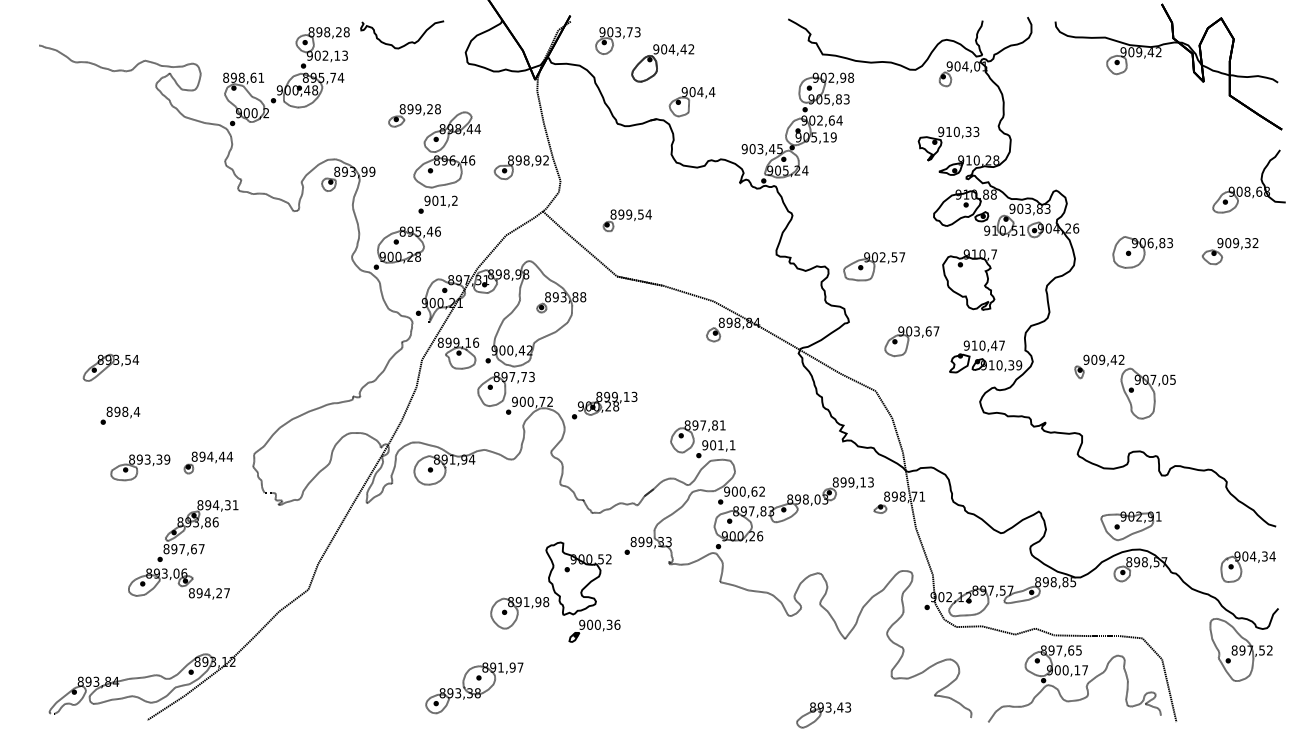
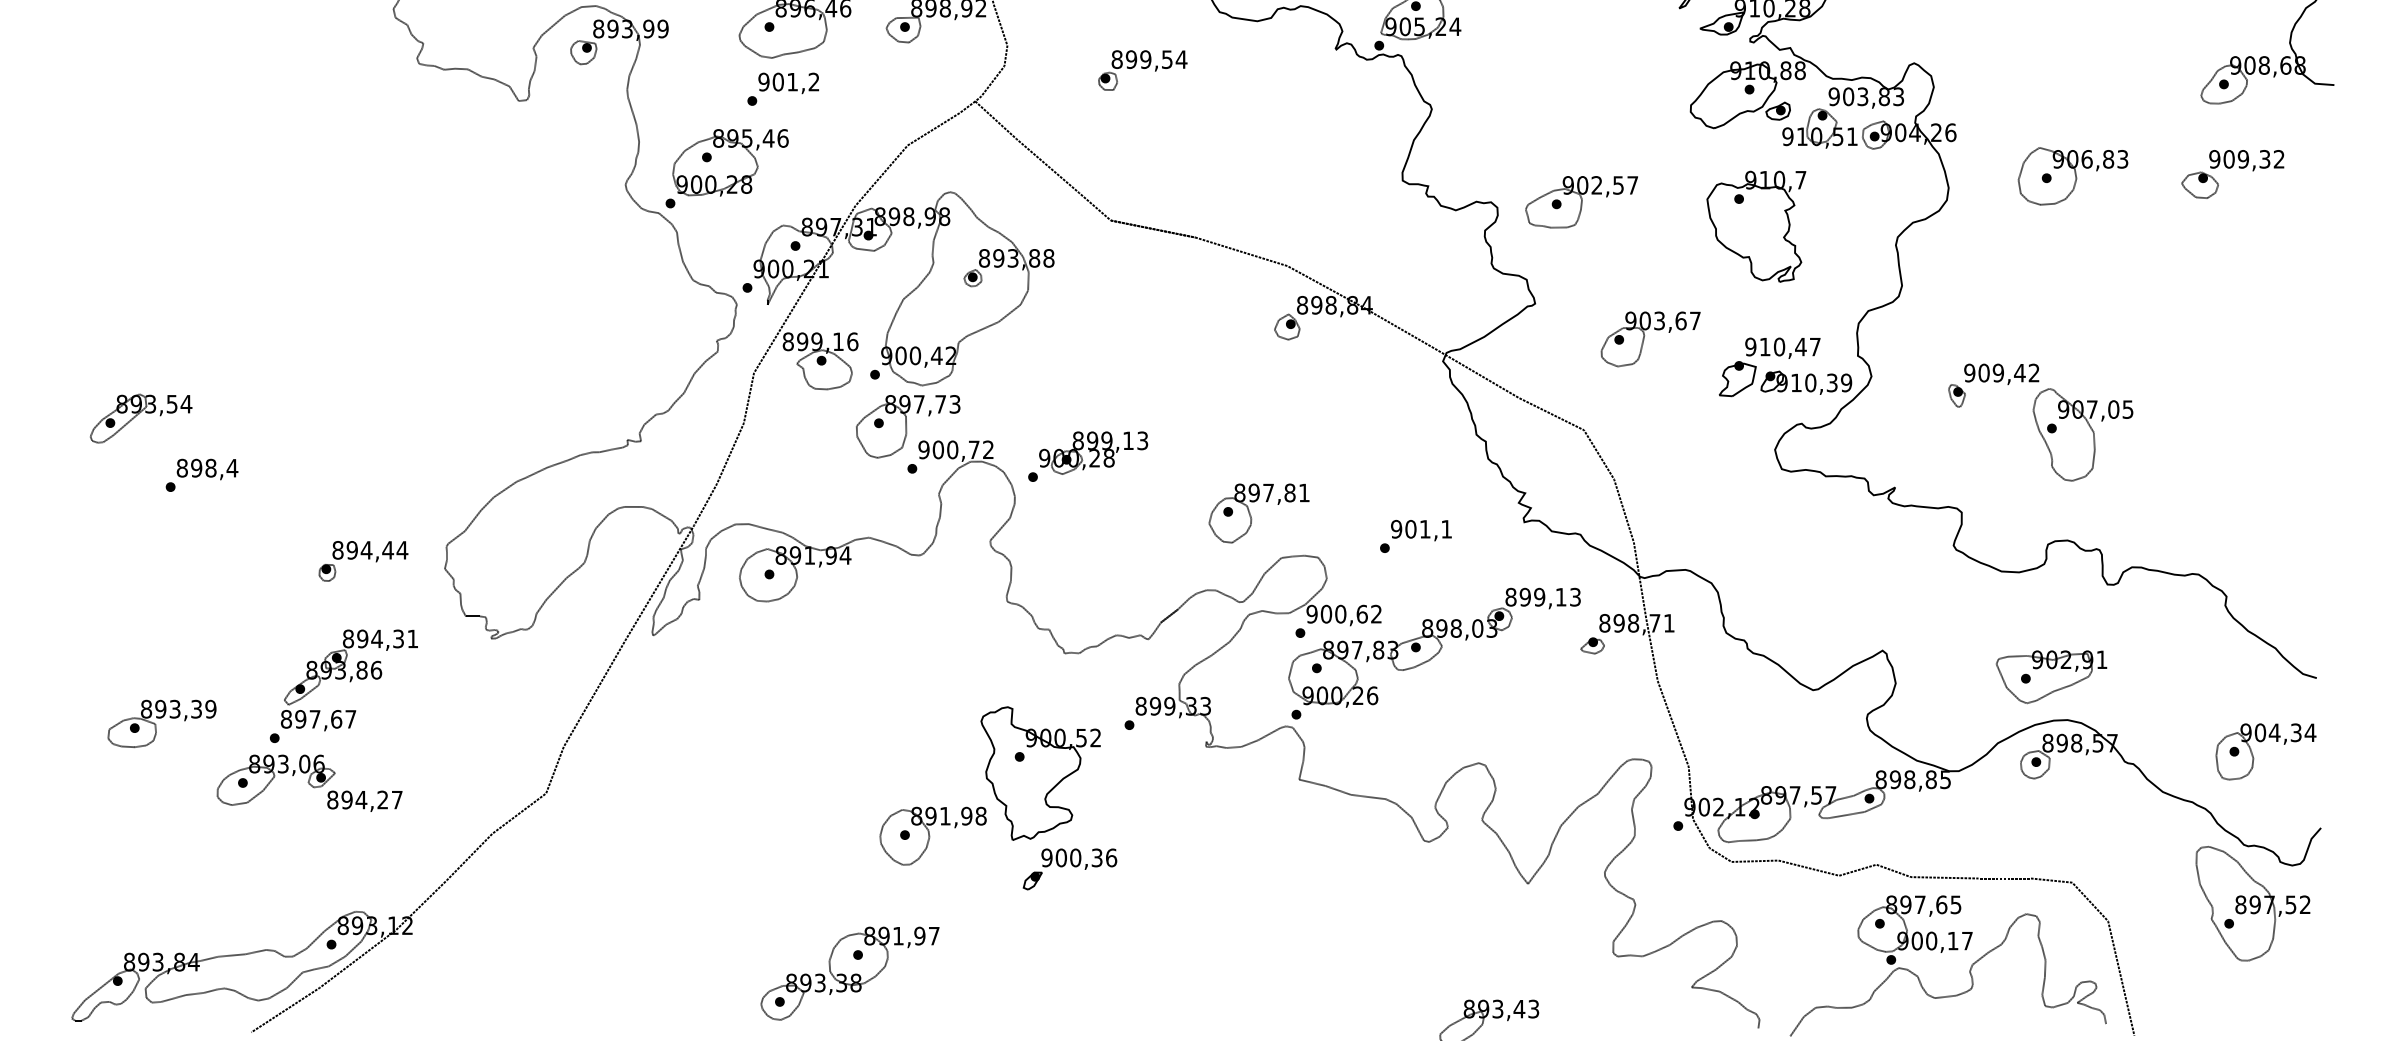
part: (626, 220) -> (1140, 70), moved
part: (110, 367) -> (139, 418), moved
text: (715, 449) -> (1415, 537), moved
part: (140, 467) -> (161, 723), moved

